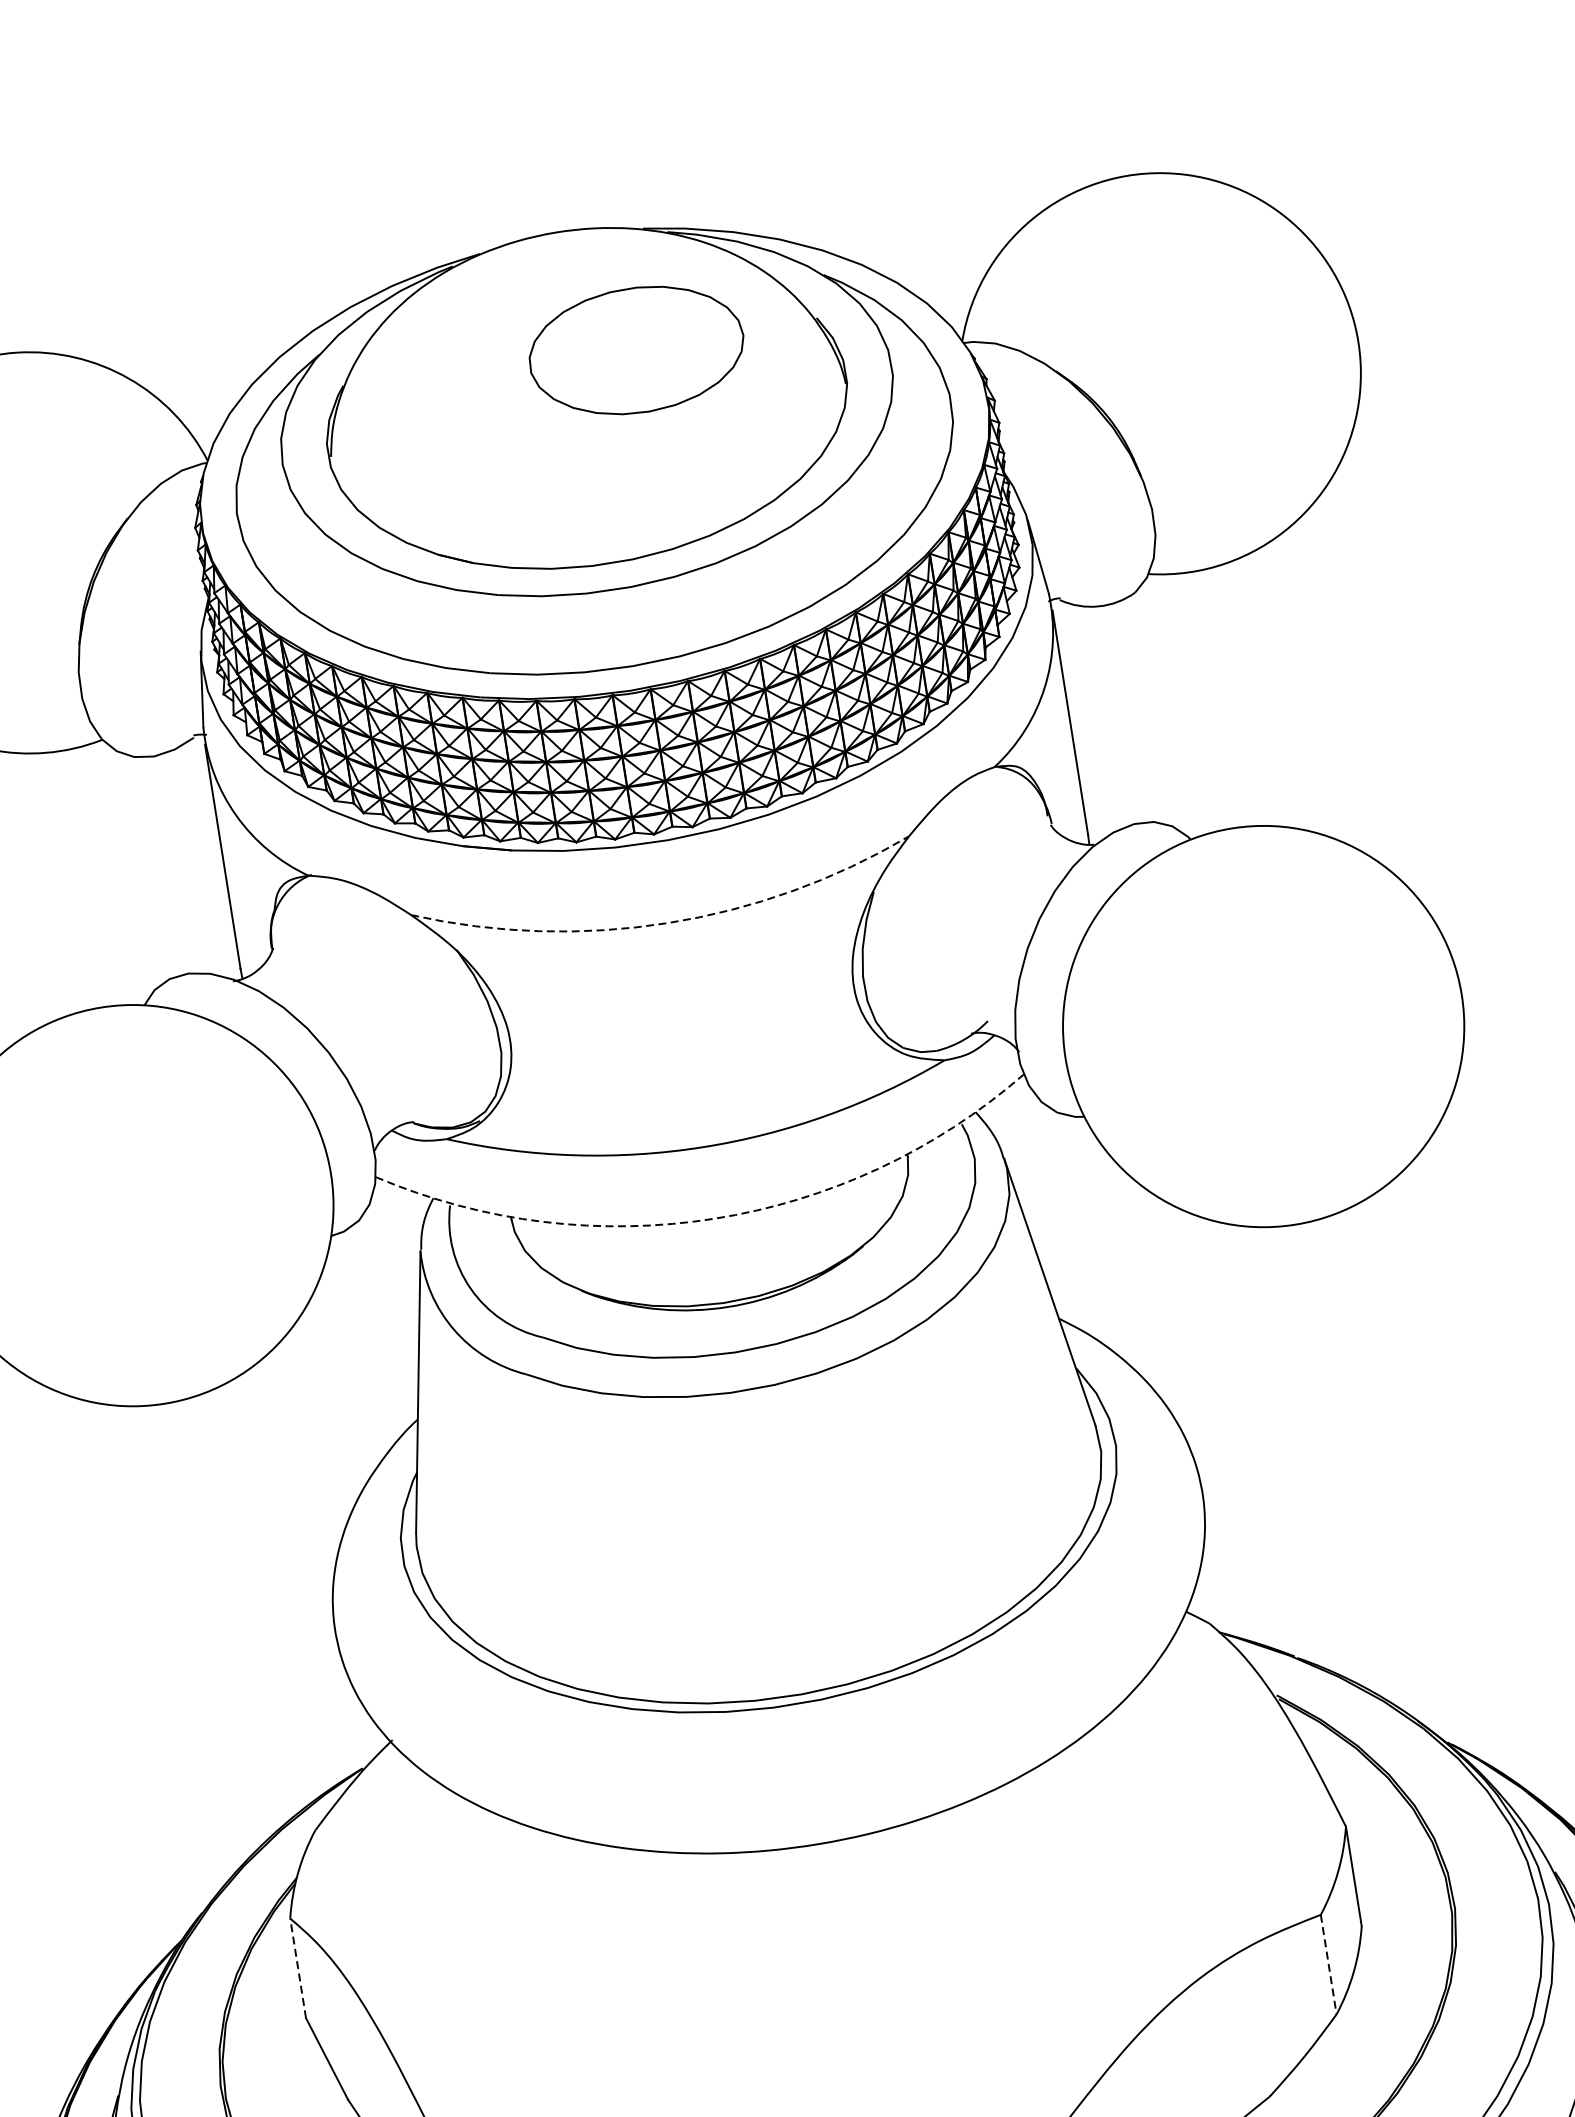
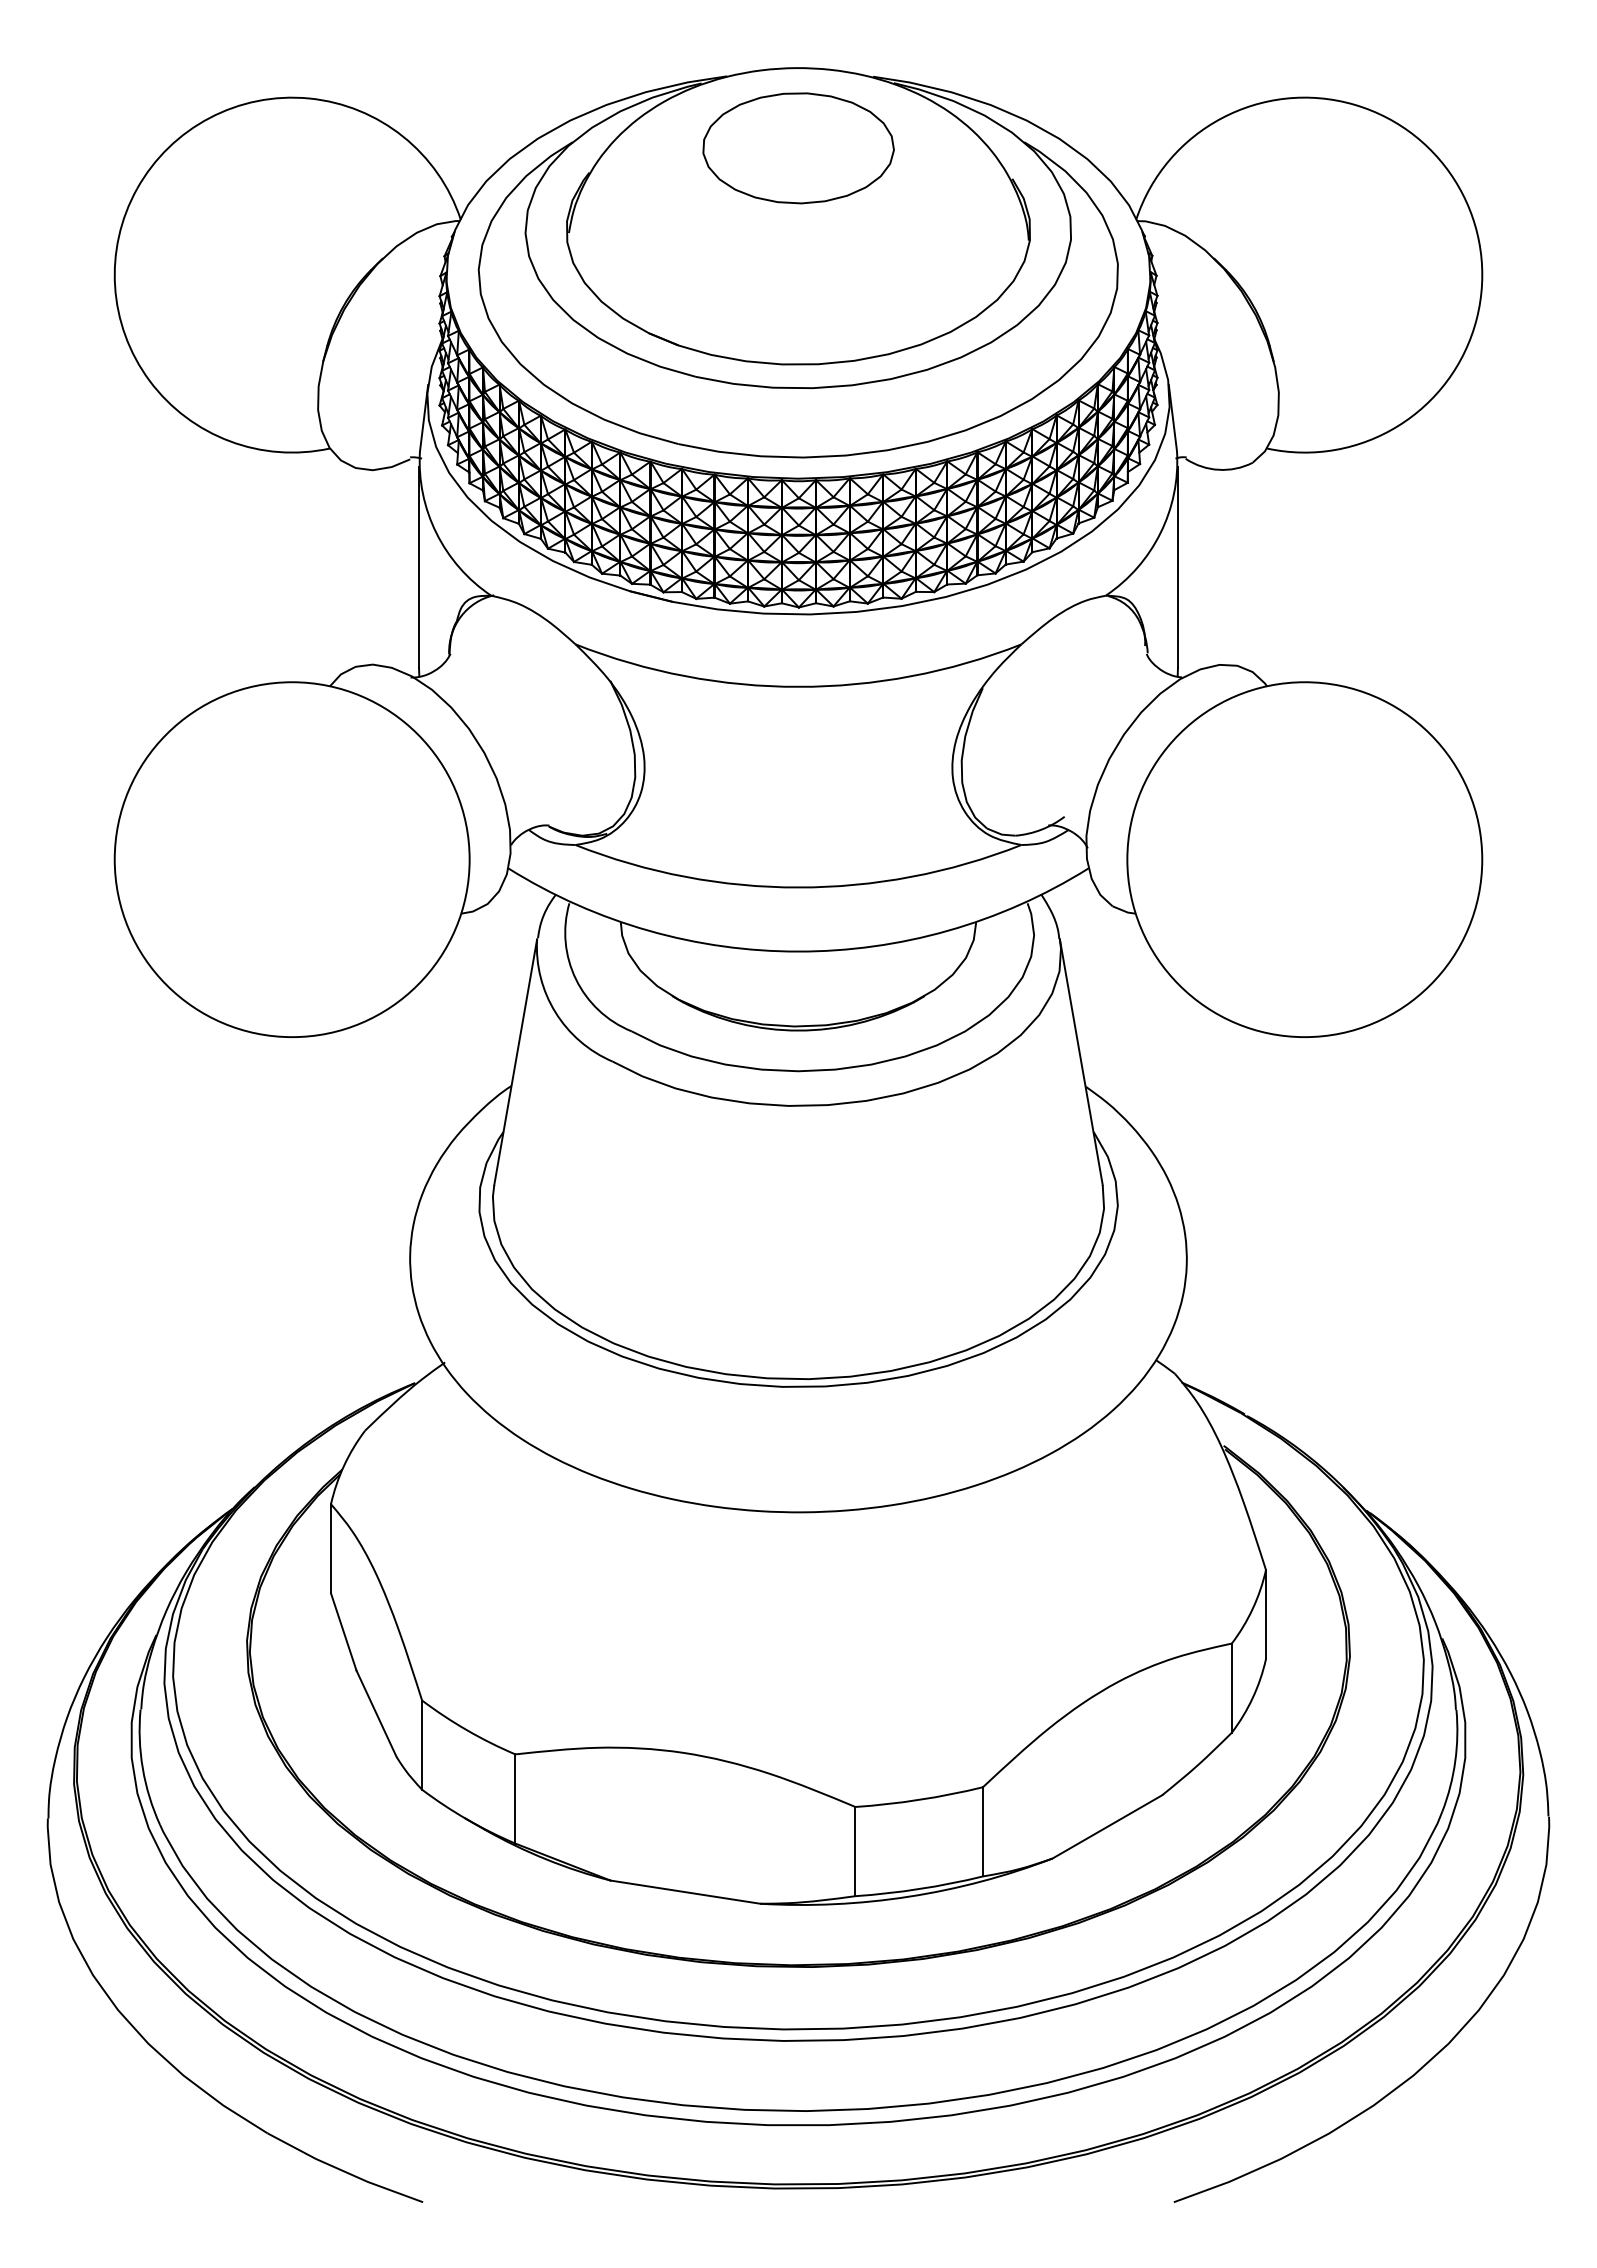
part: (636, 350) -> (798, 148), moved
arc: (667, 922) -> (798, 686), dashed -> solid
arc: (714, 1218) -> (798, 951), dashed -> solid
line: (1328, 1965) -> (1231, 1688), dashed -> solid
line: (298, 1967) -> (331, 1548), dashed -> solid

